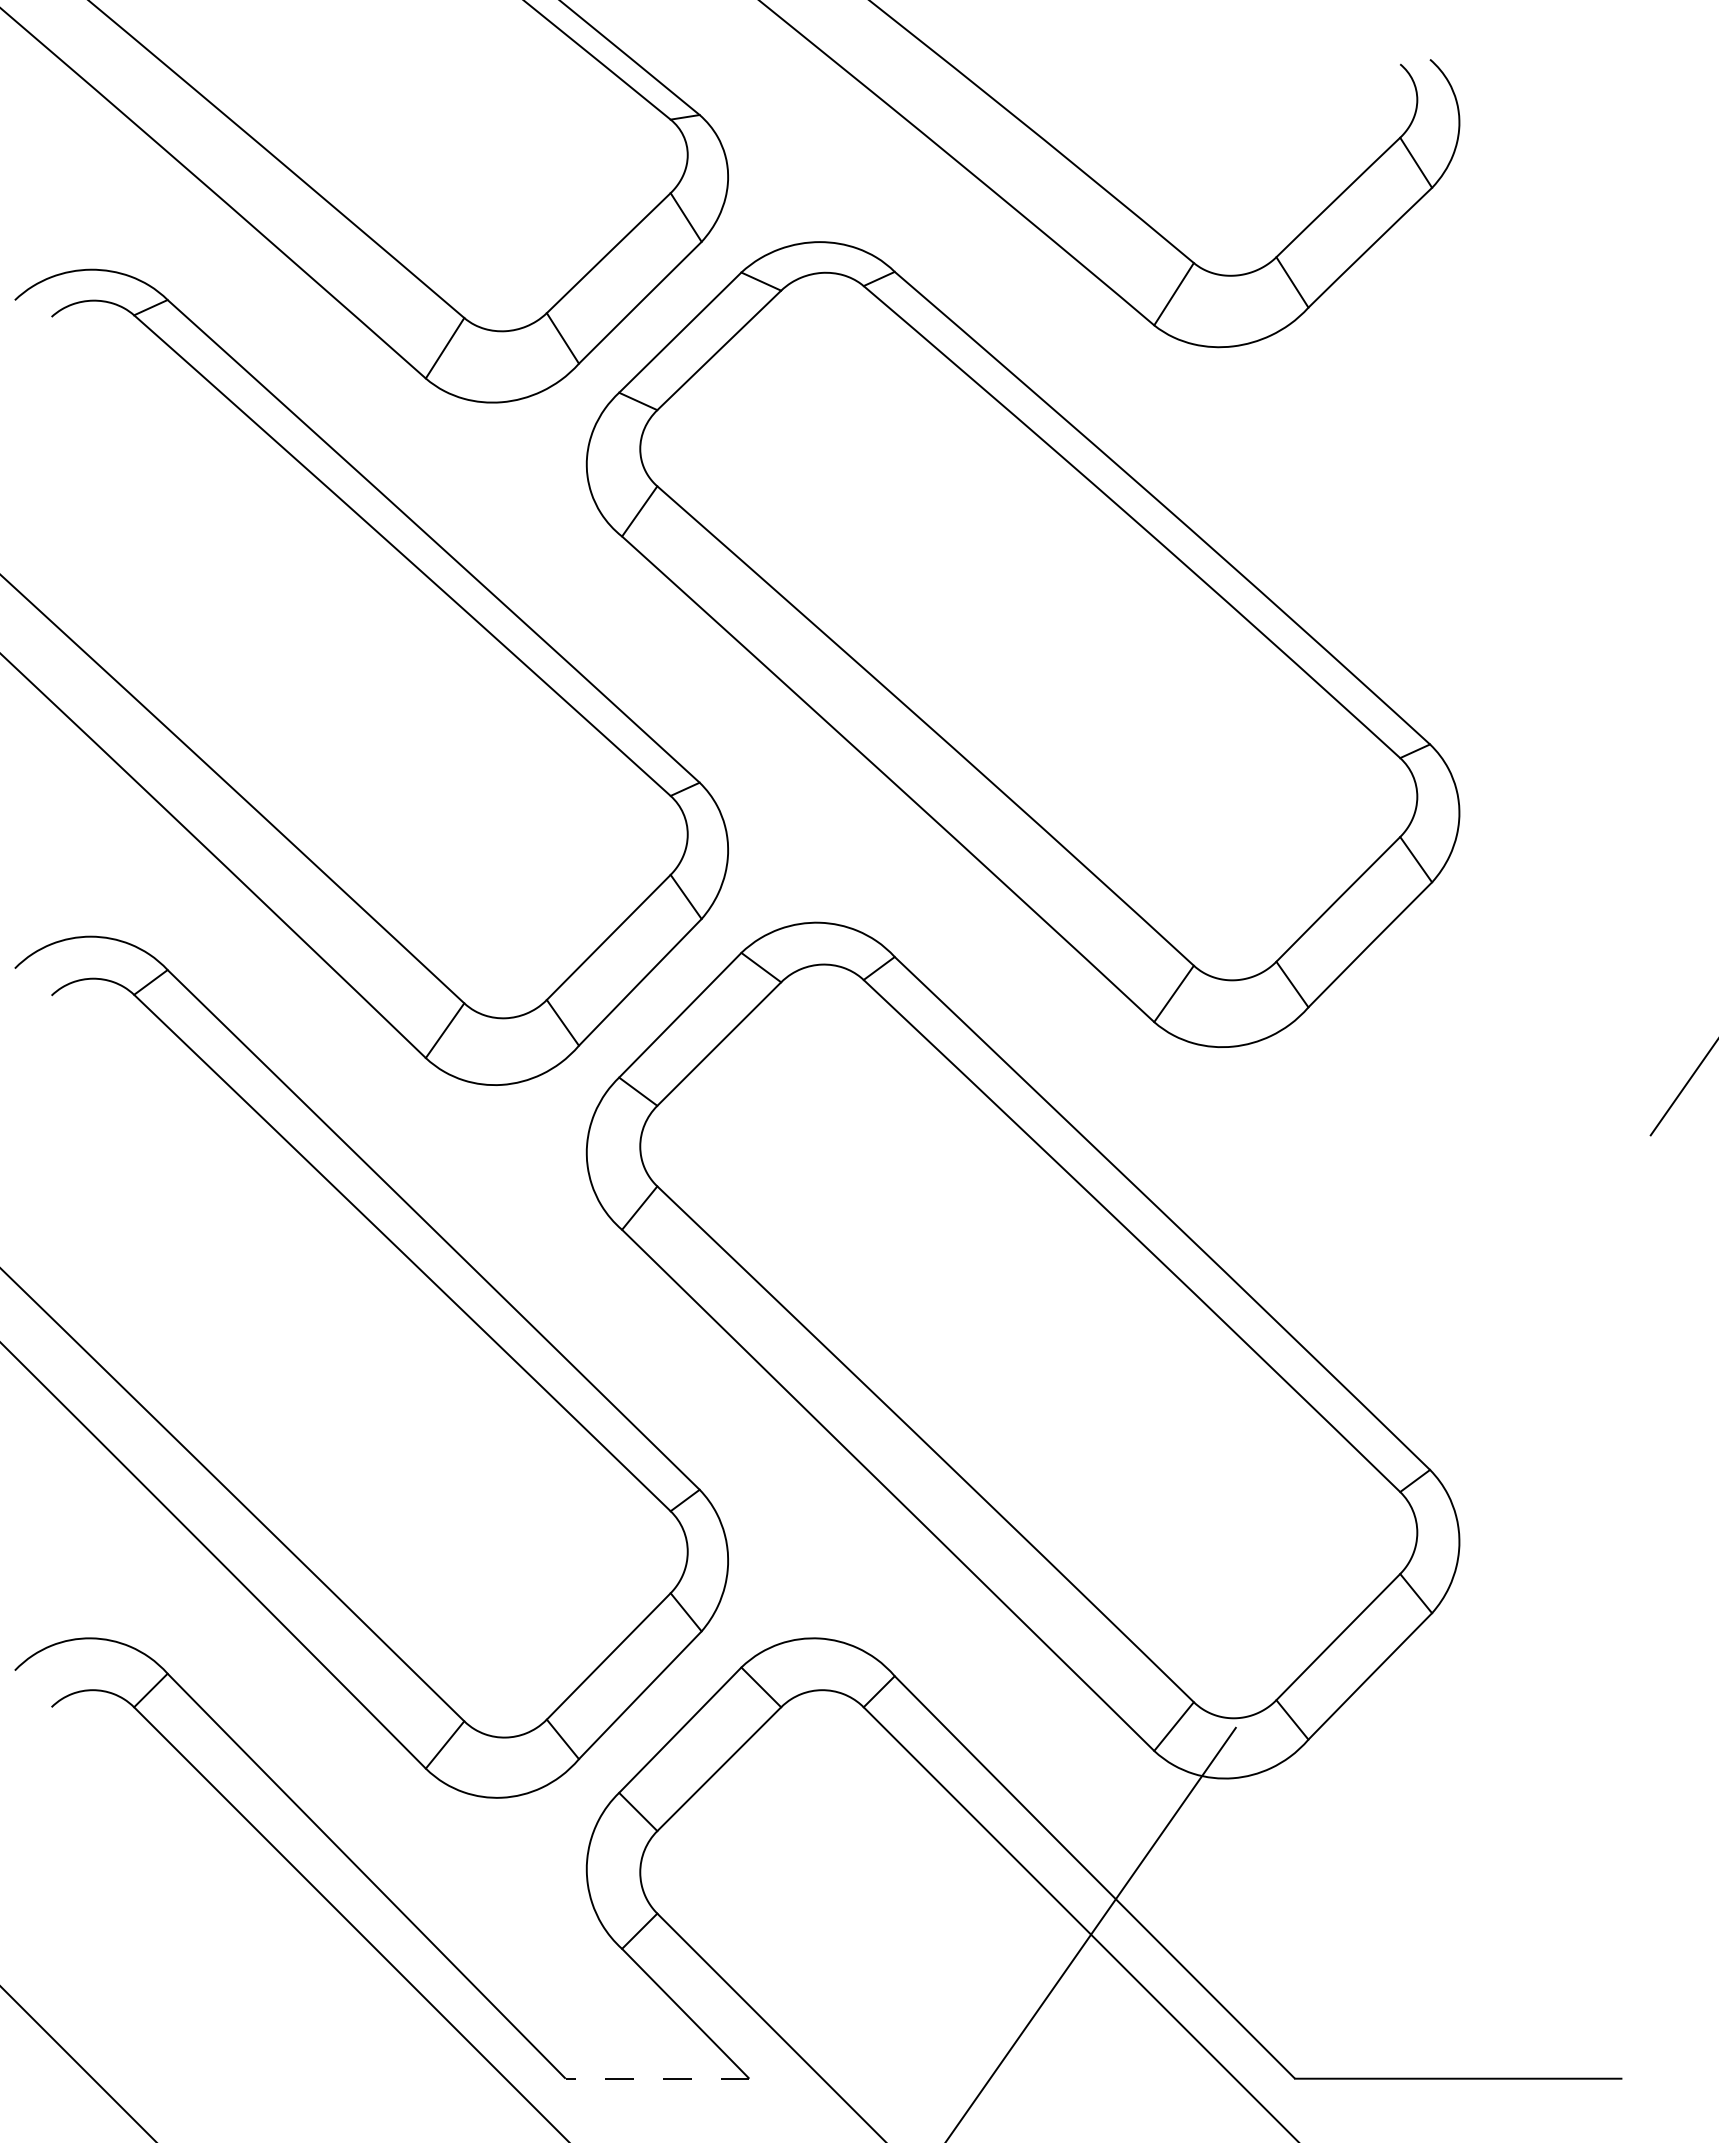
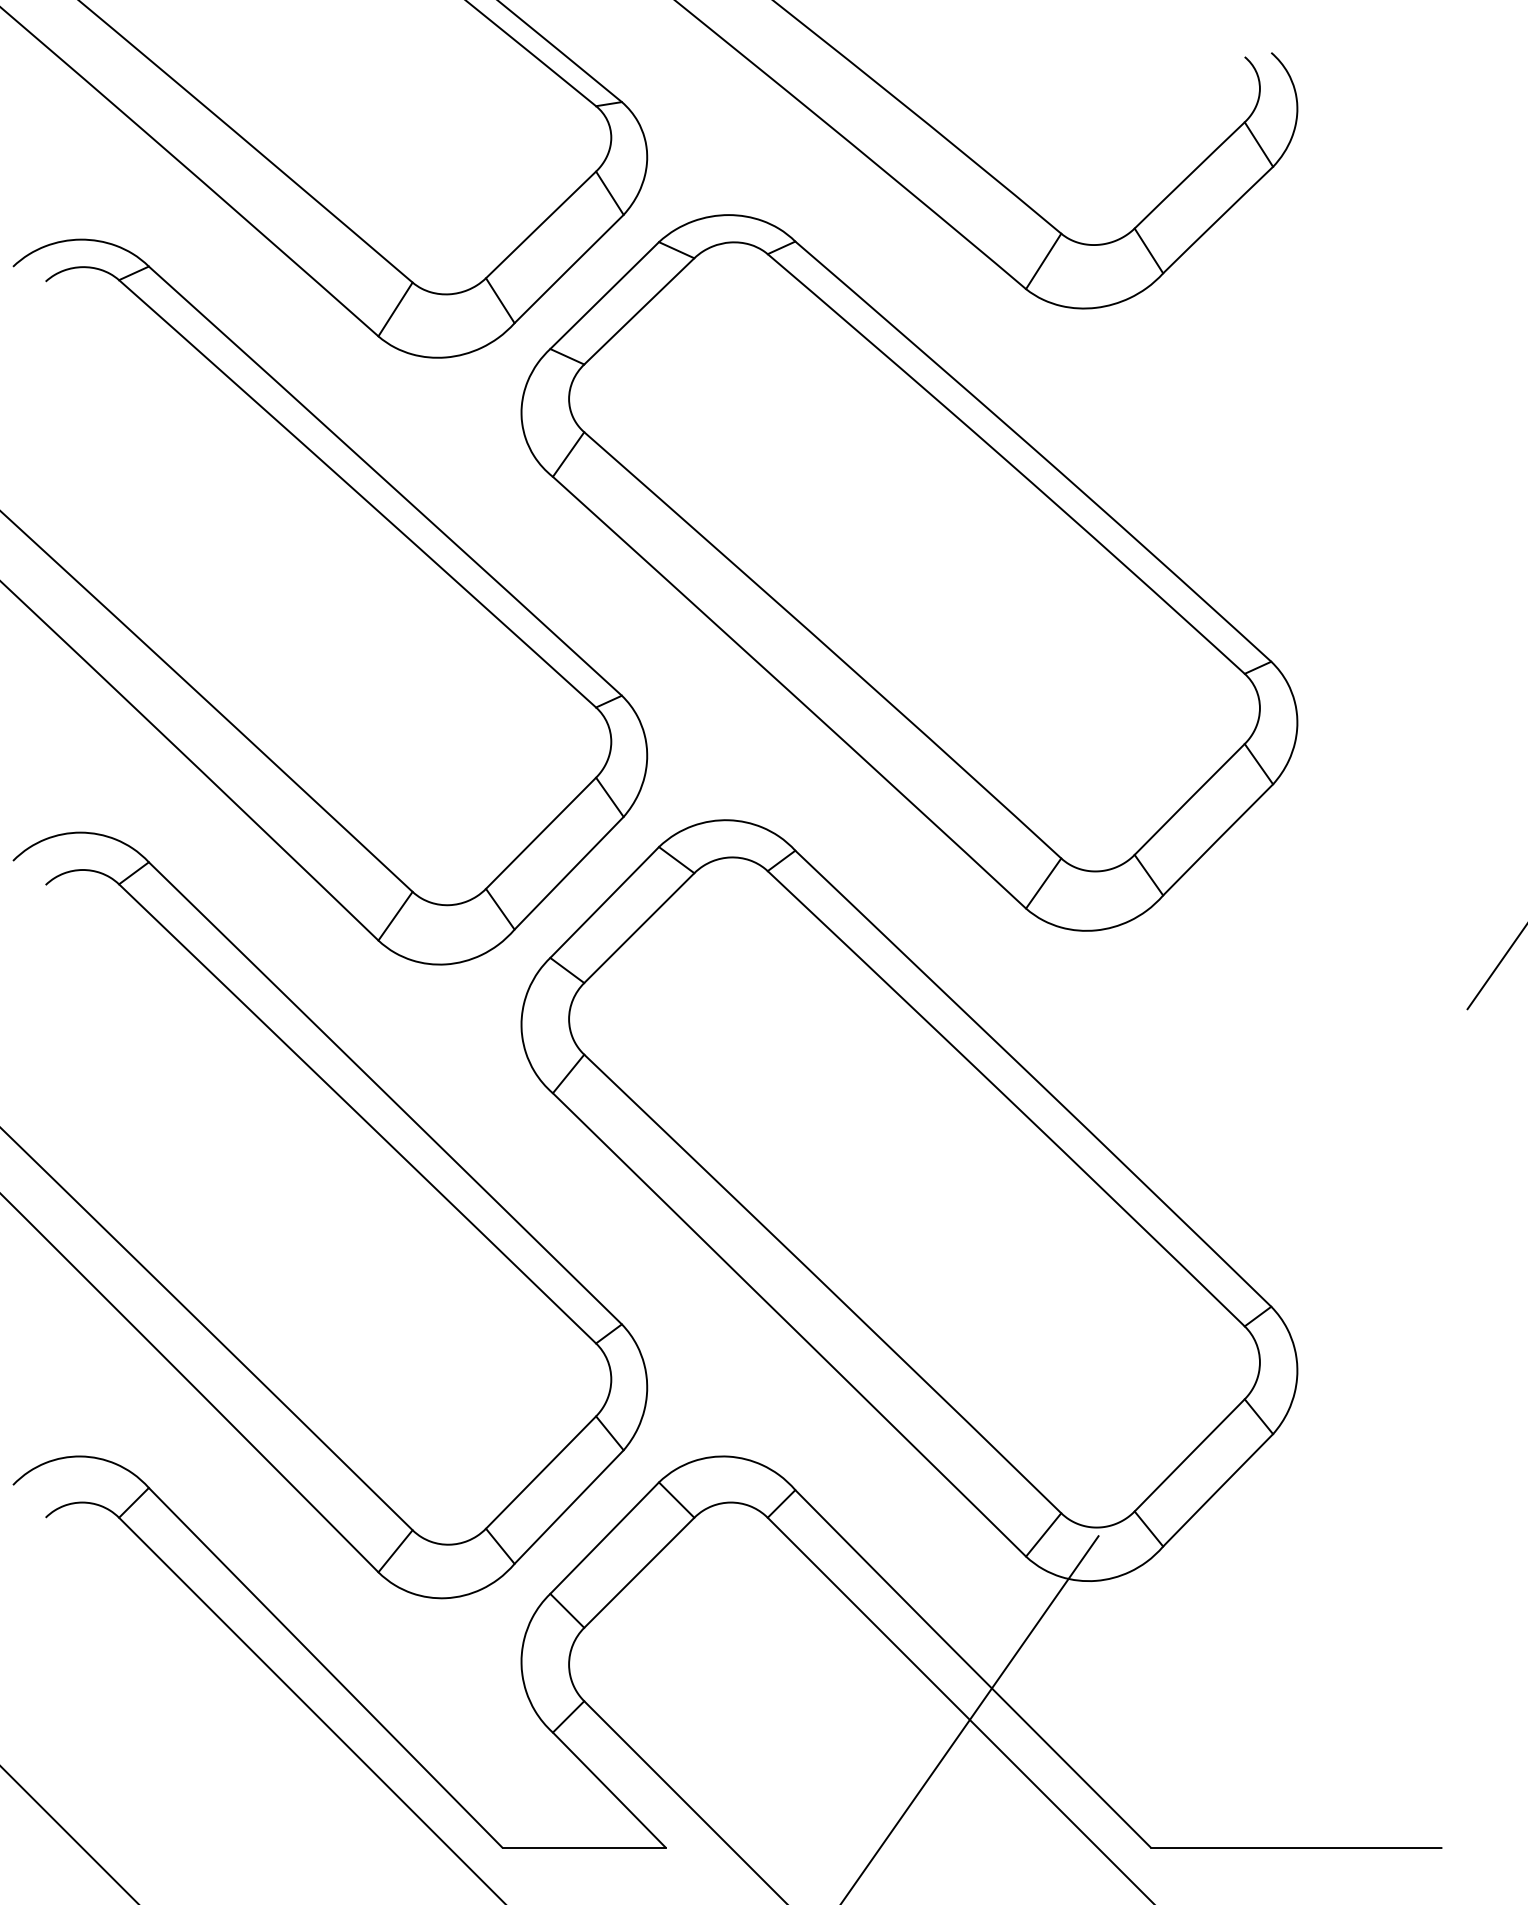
line: (657, 2078) -> (584, 1847), dashed -> solid

